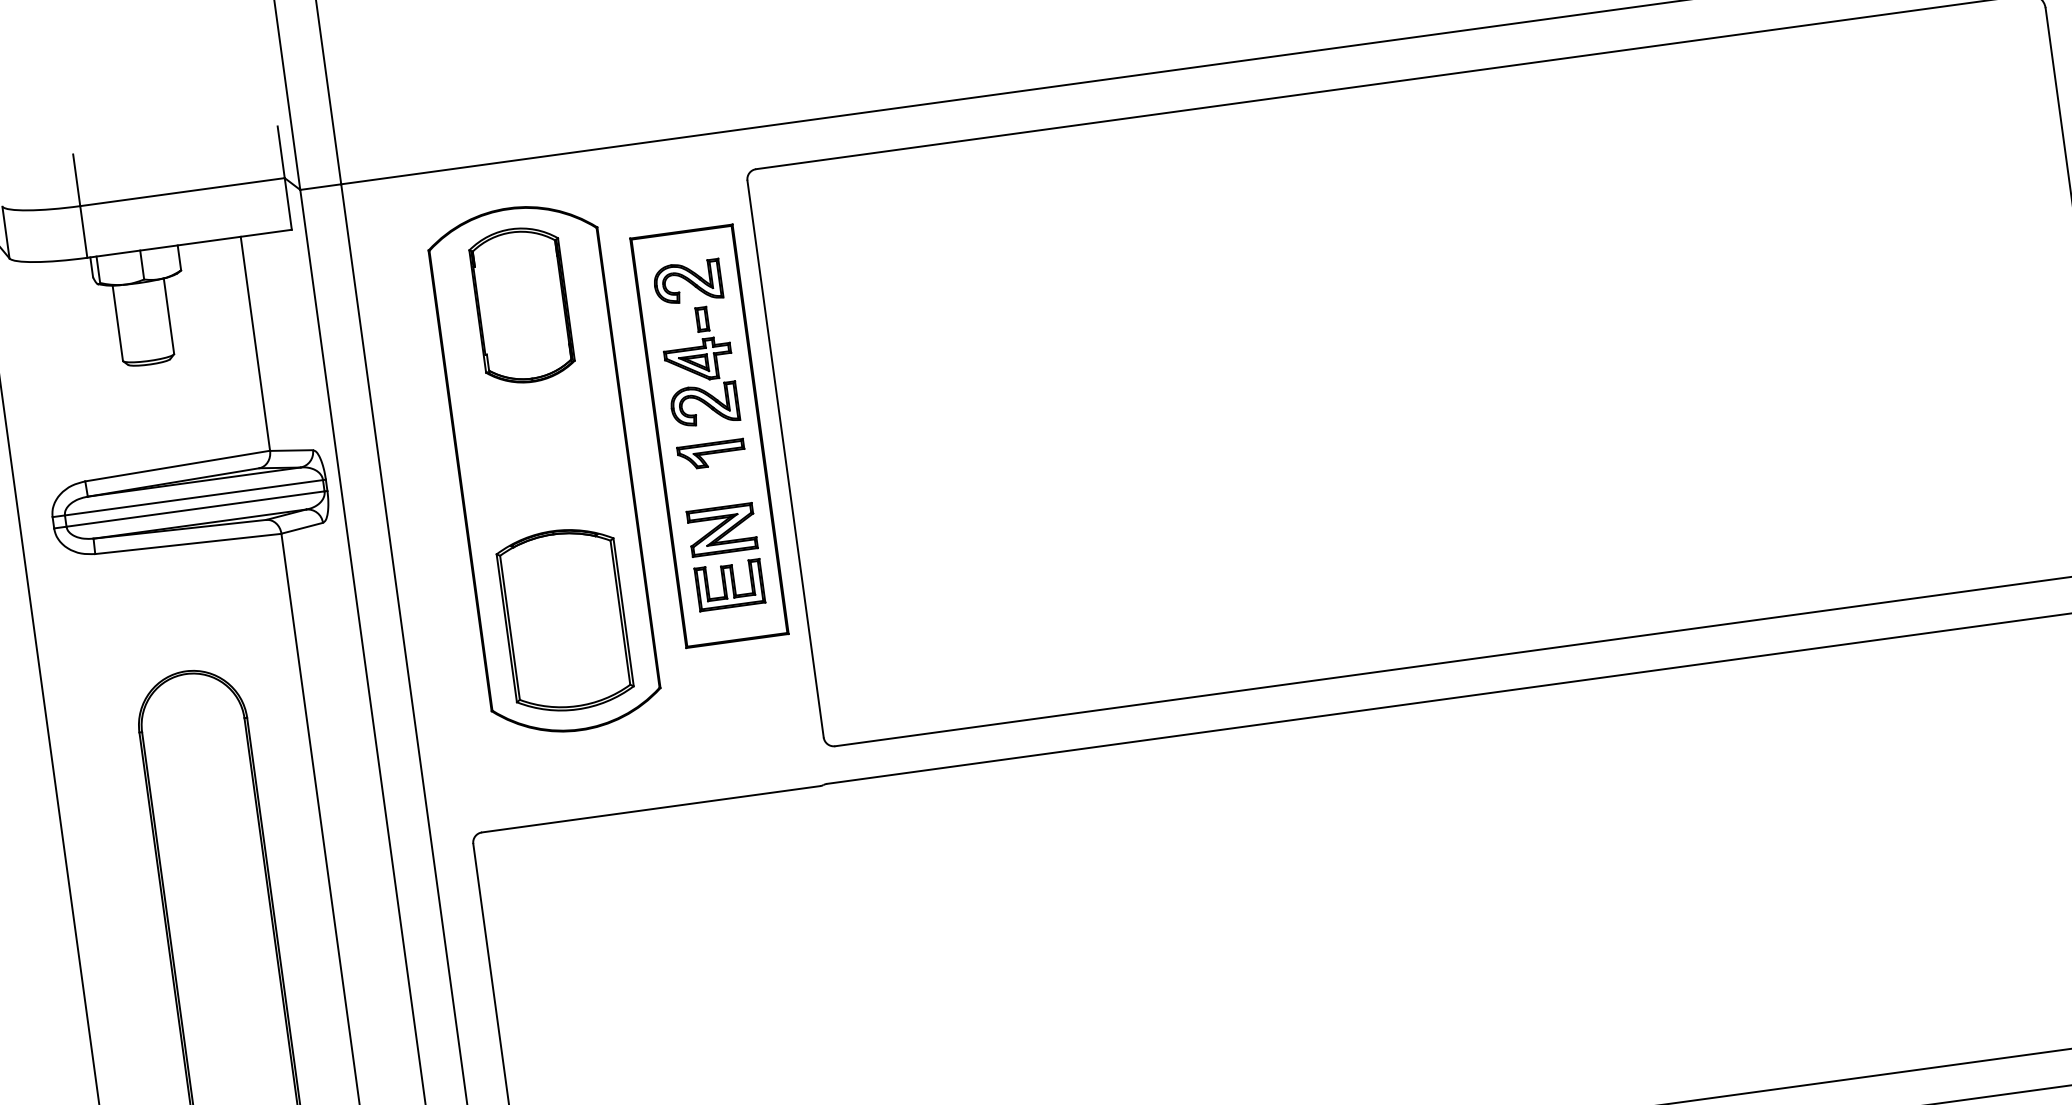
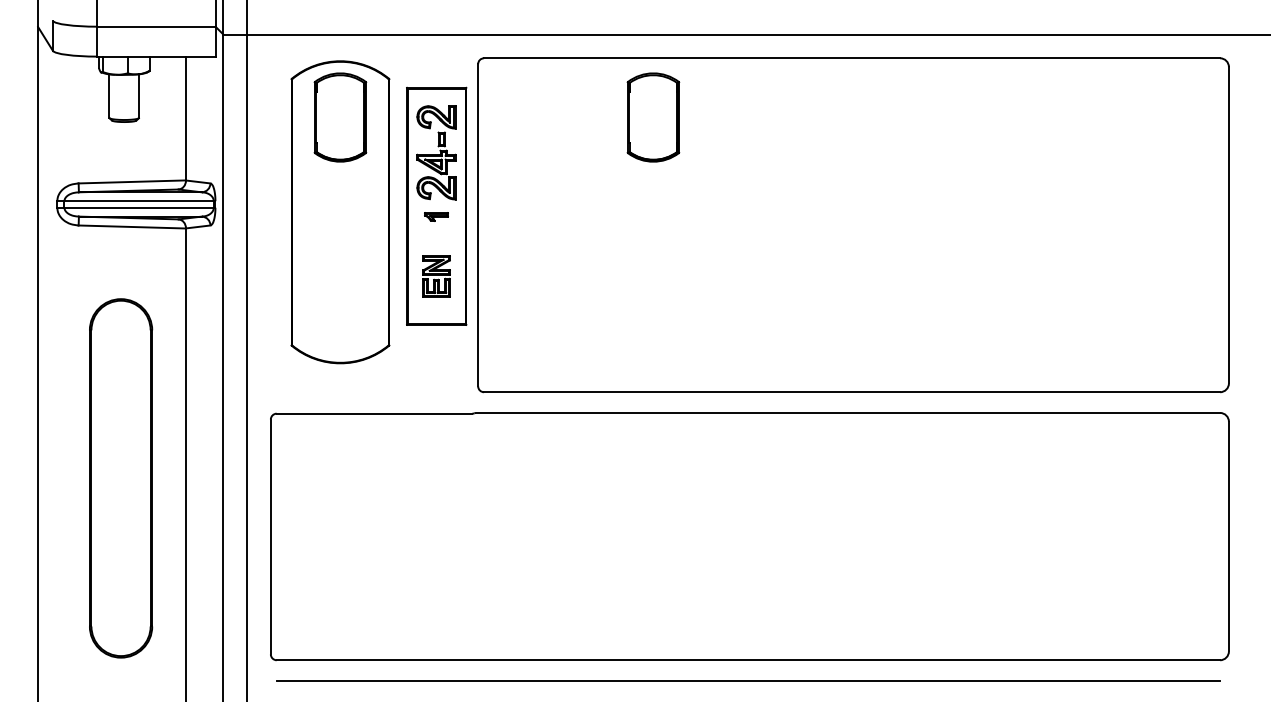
part: (1063, 231) -> (653, 117), added
part: (711, 453) -> (436, 216), size x0.6
part: (725, 557) -> (436, 276), size x0.7
part: (565, 619) -> (340, 299), removed

